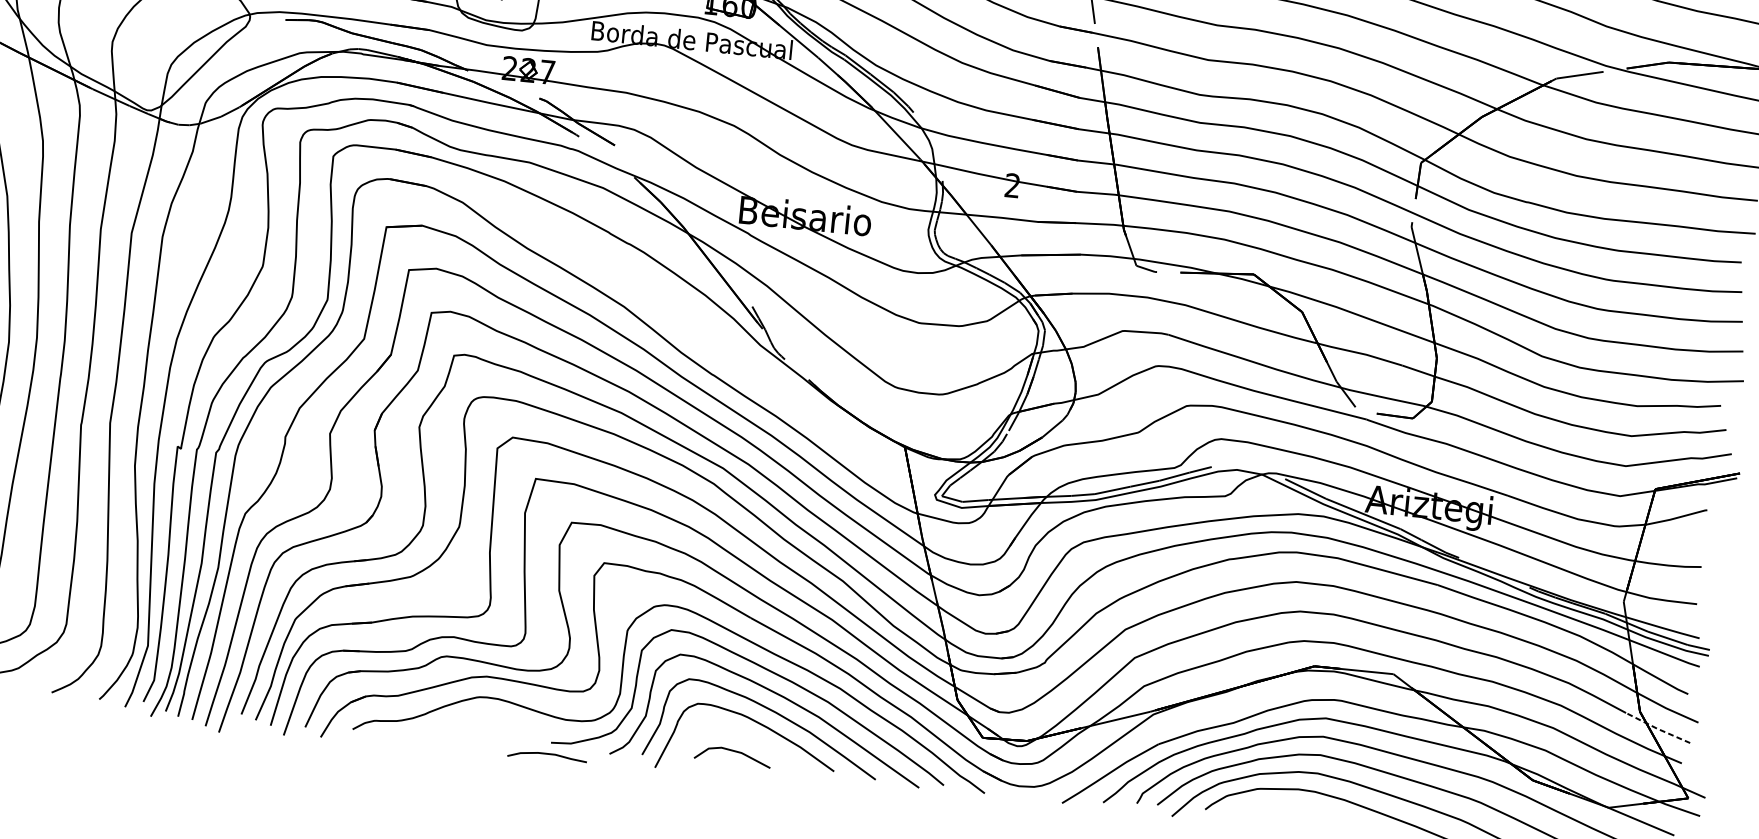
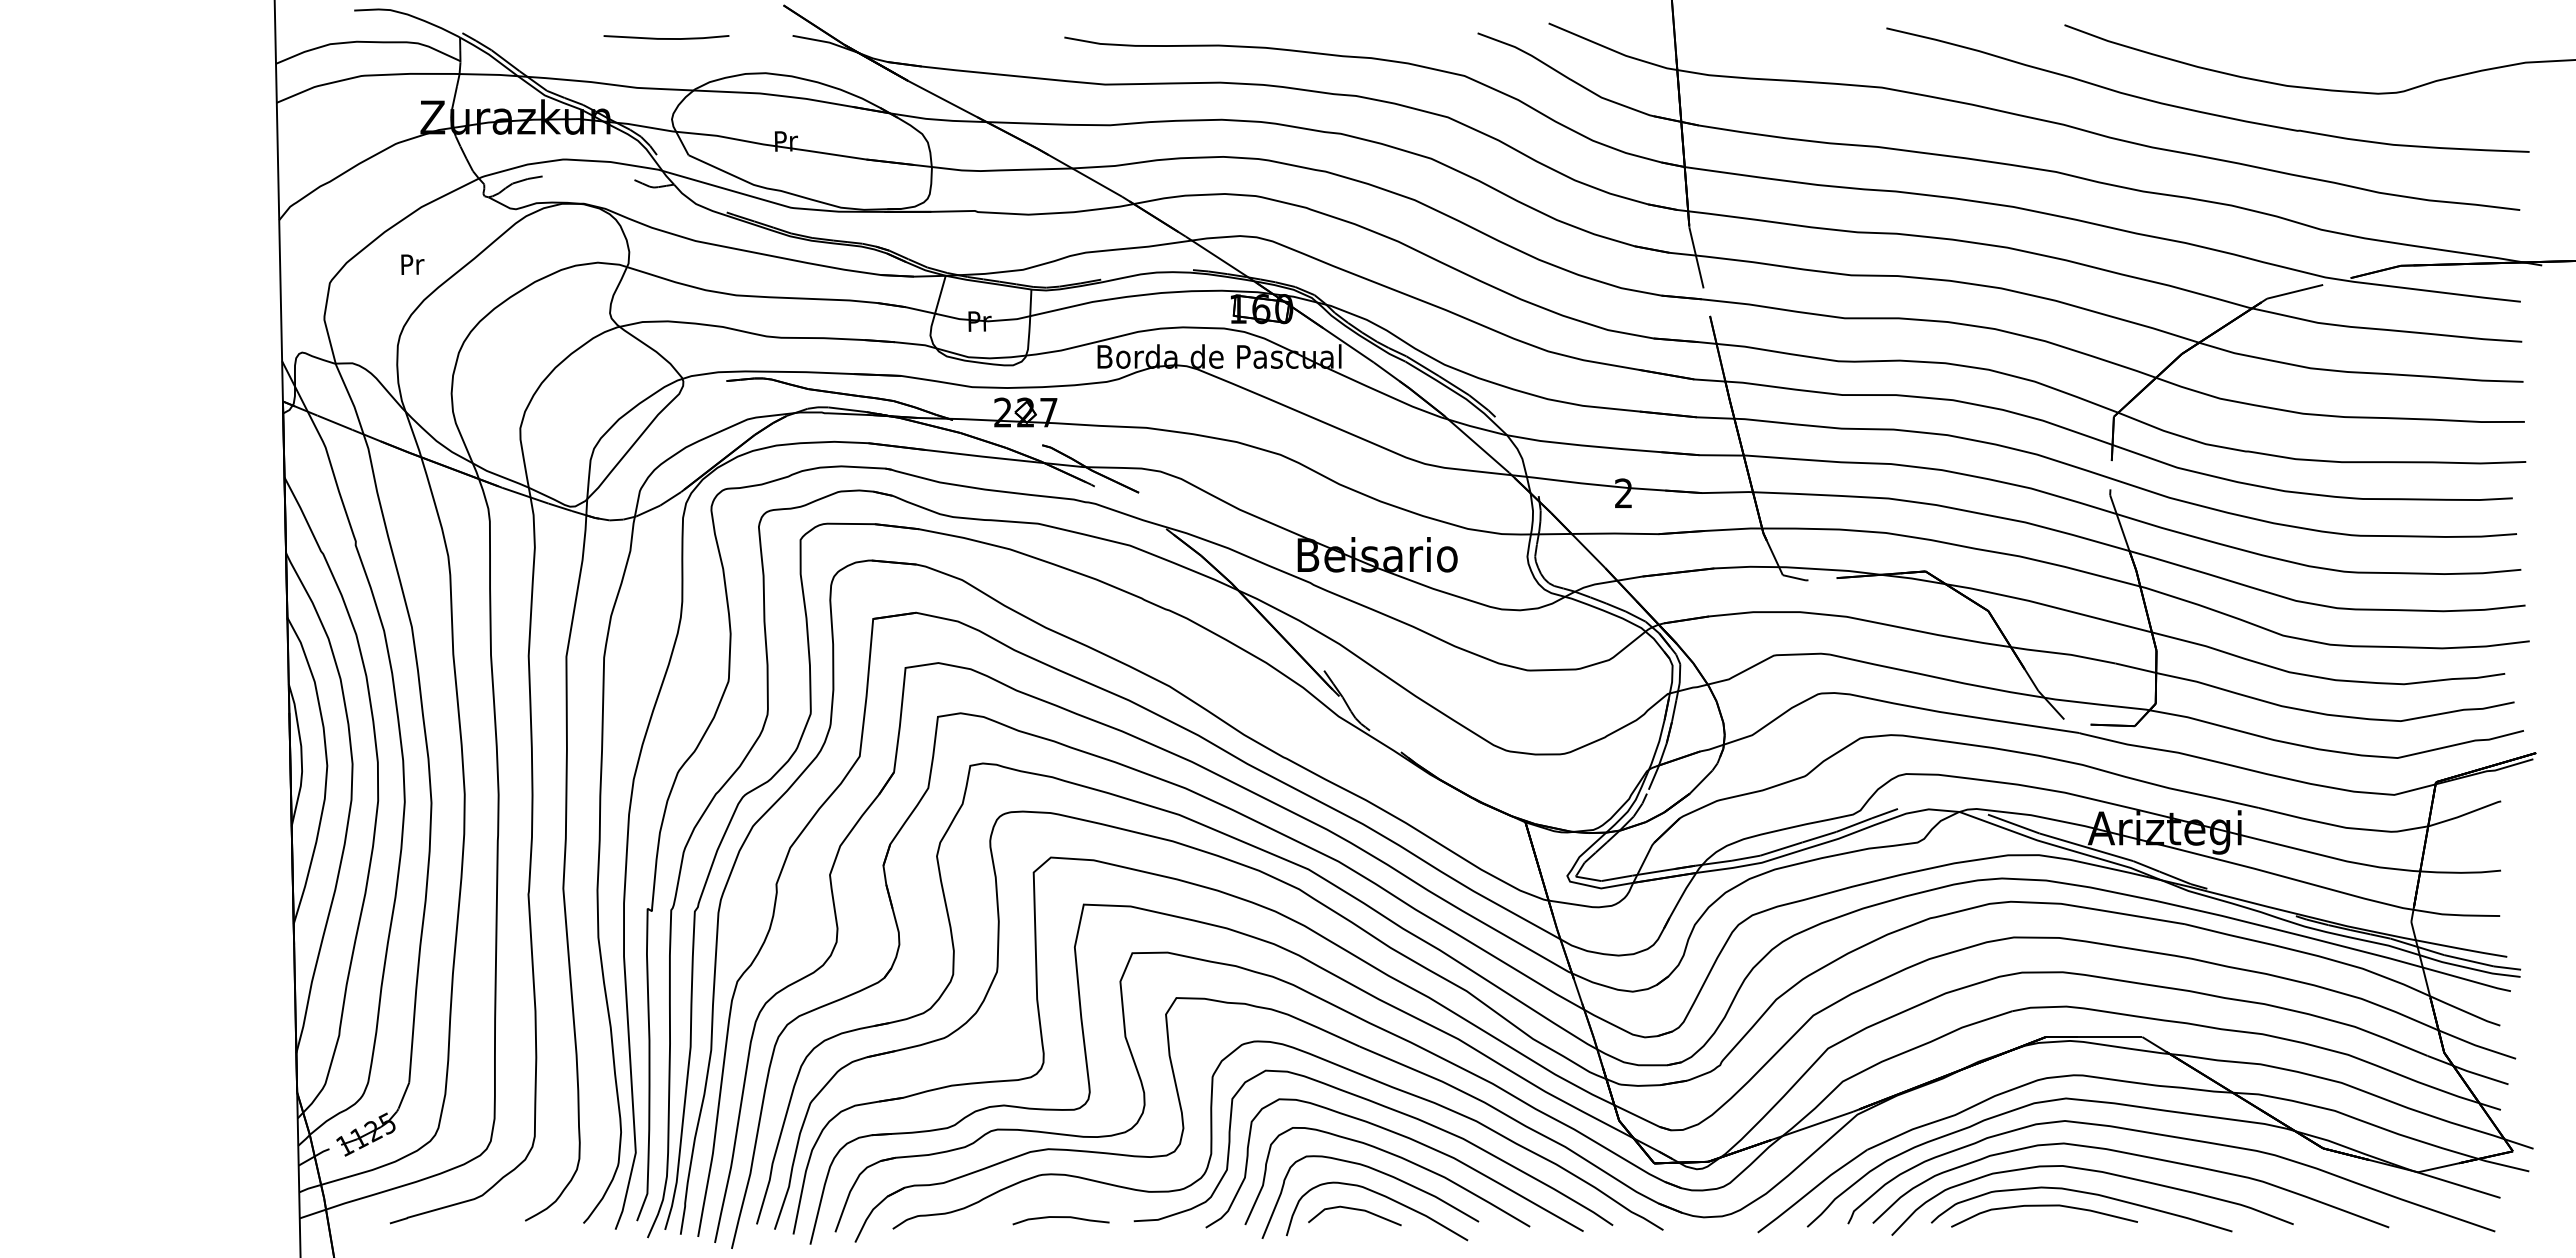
line: (1657, 729) -> (2467, 1071), dashed -> solid
curve: (758, 743) -> (1384, 1197), added
curve: (547, 754) -> (1060, 1217), moved
curve: (1299, 805) -> (2044, 1206), added

